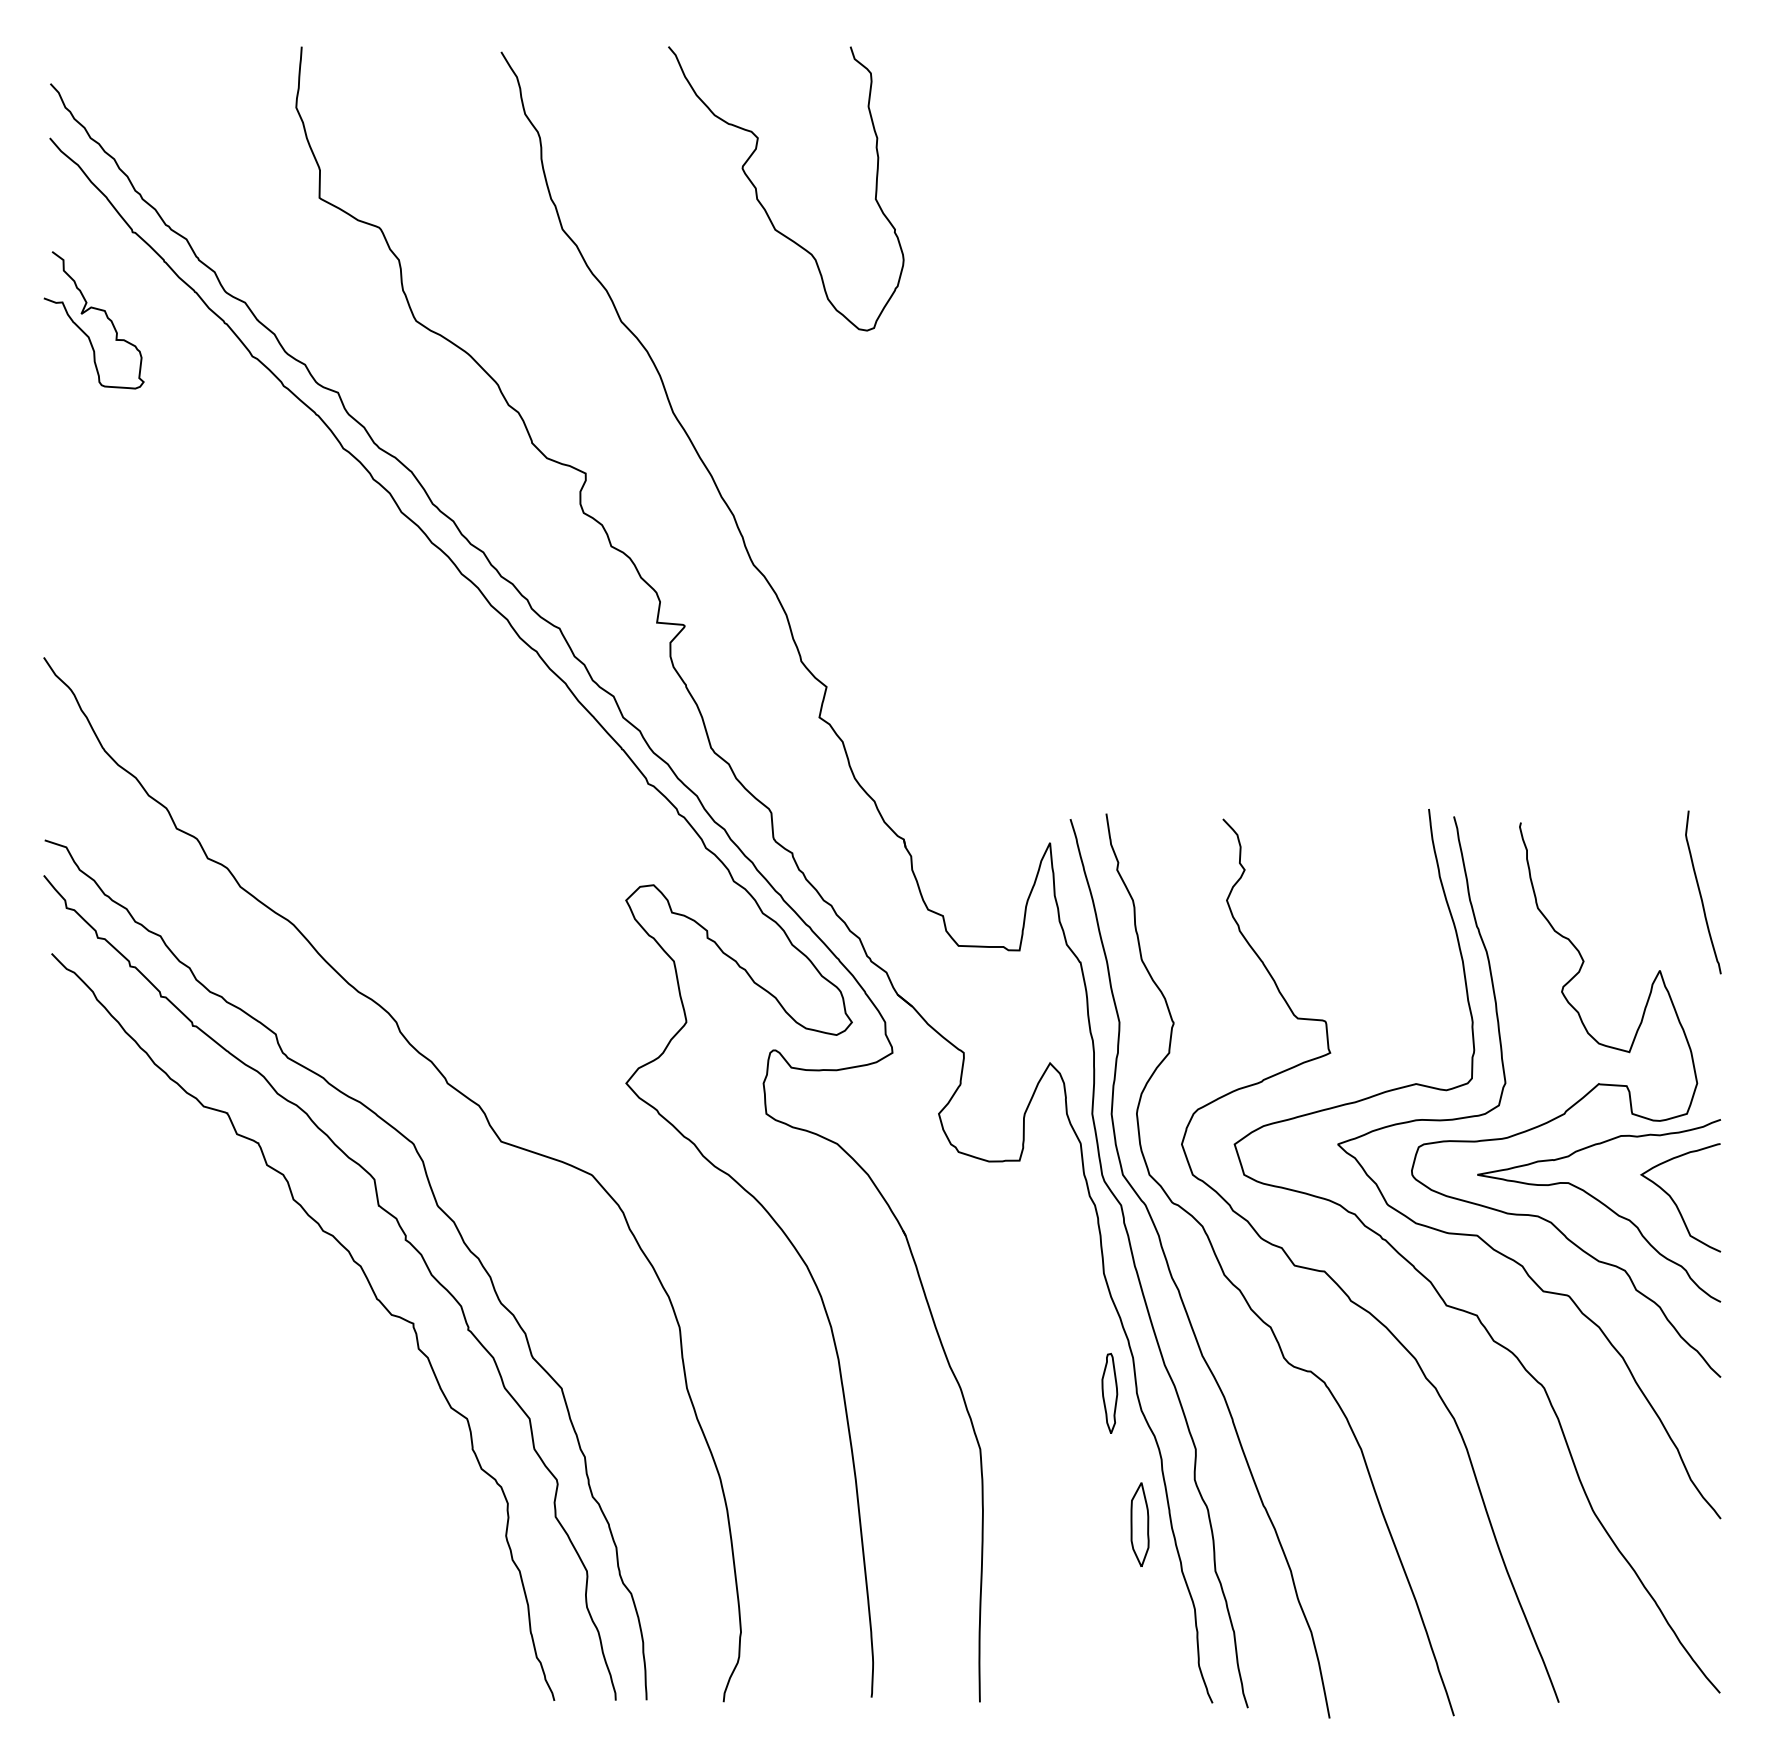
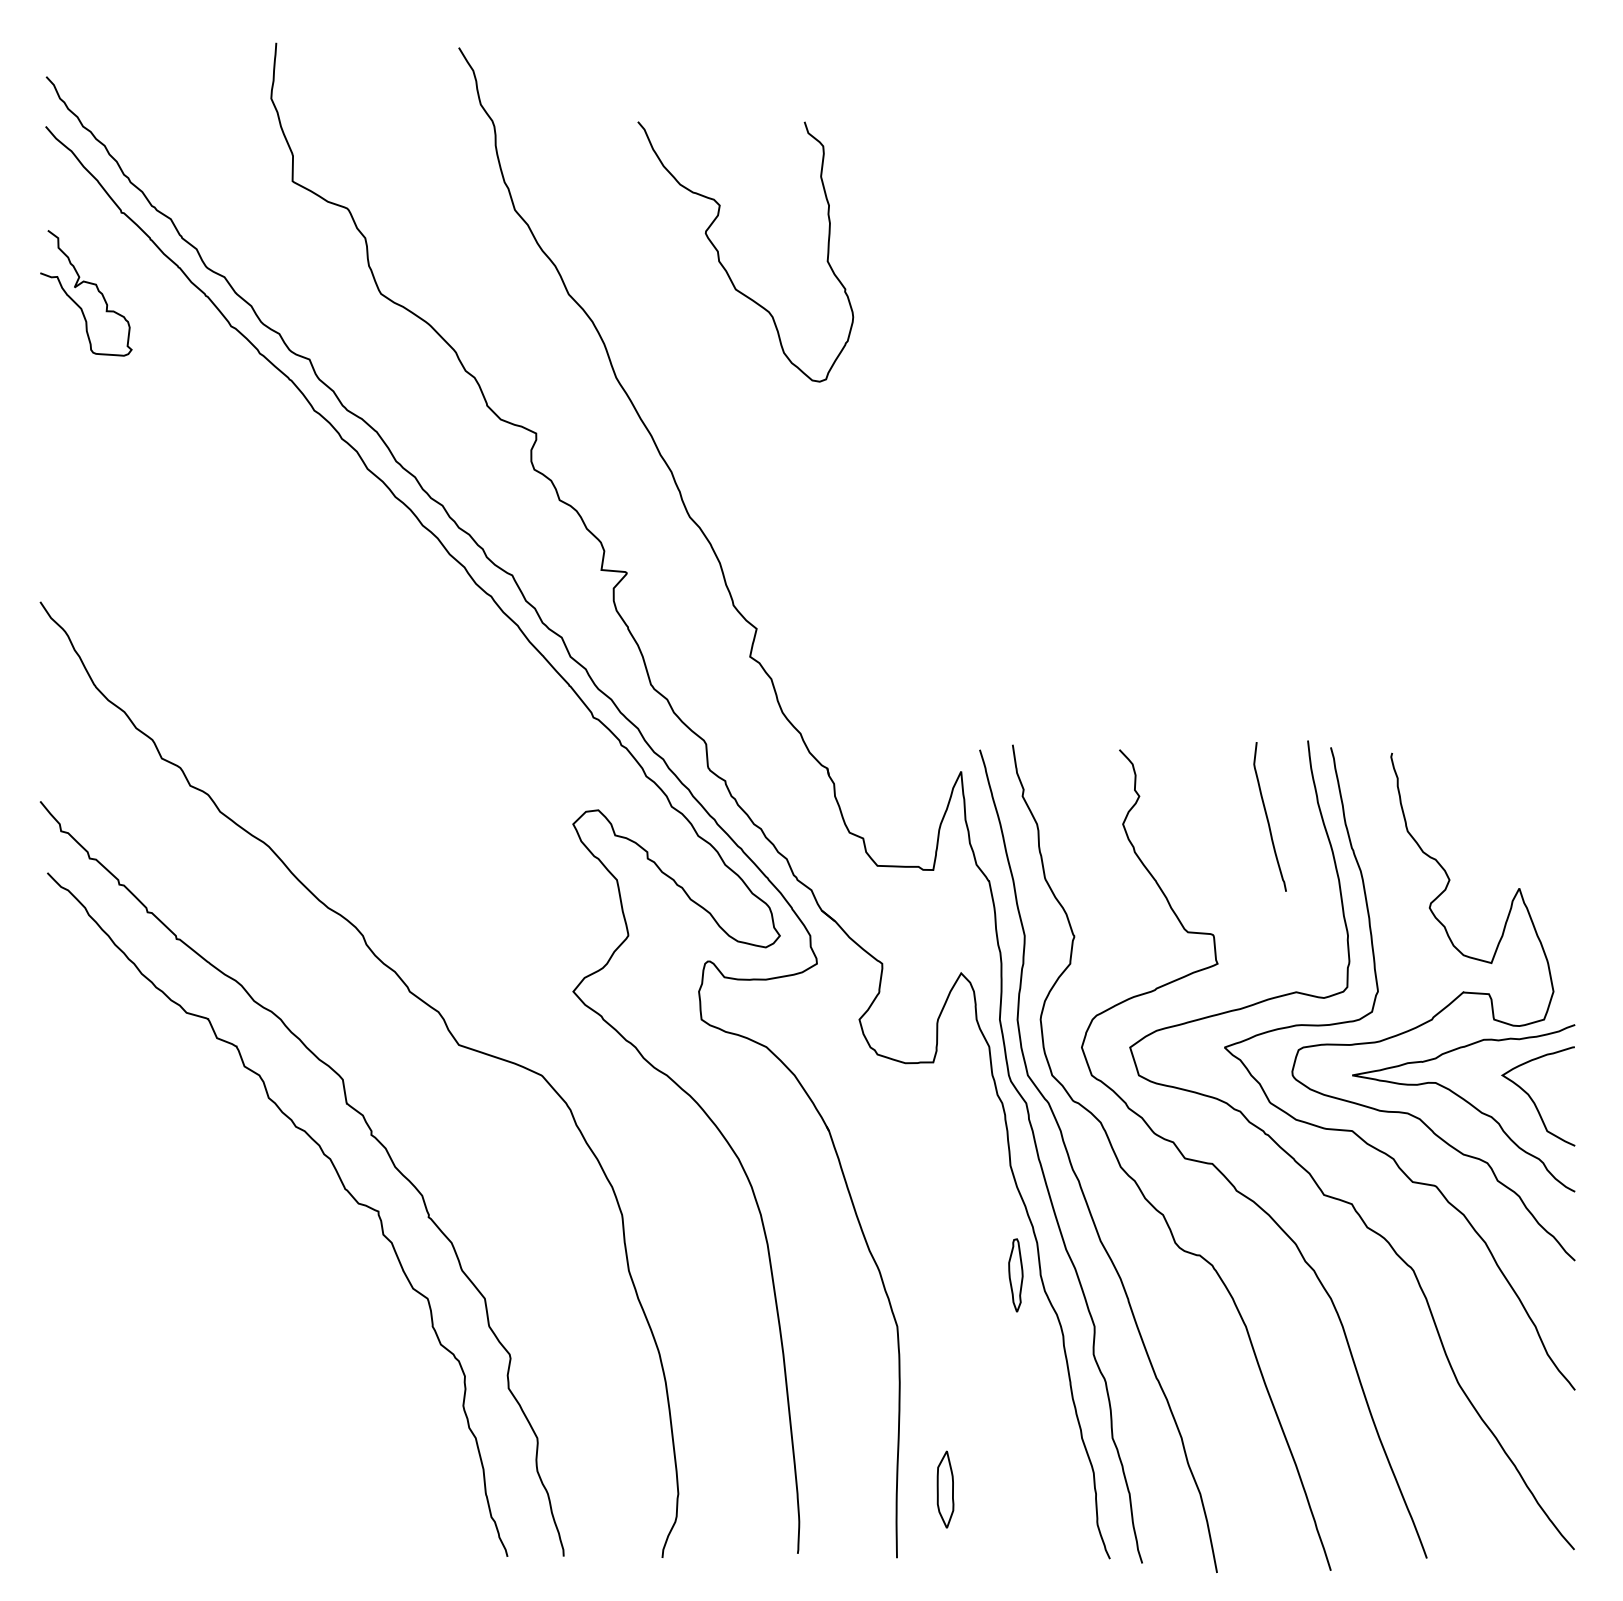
curve: (757, 190) -> (719, 253), moved
curve: (1700, 891) -> (1267, 816), moved
curve: (437, 1207) -> (400, 1105), removed
part: (1139, 1524) -> (945, 1489), moved

